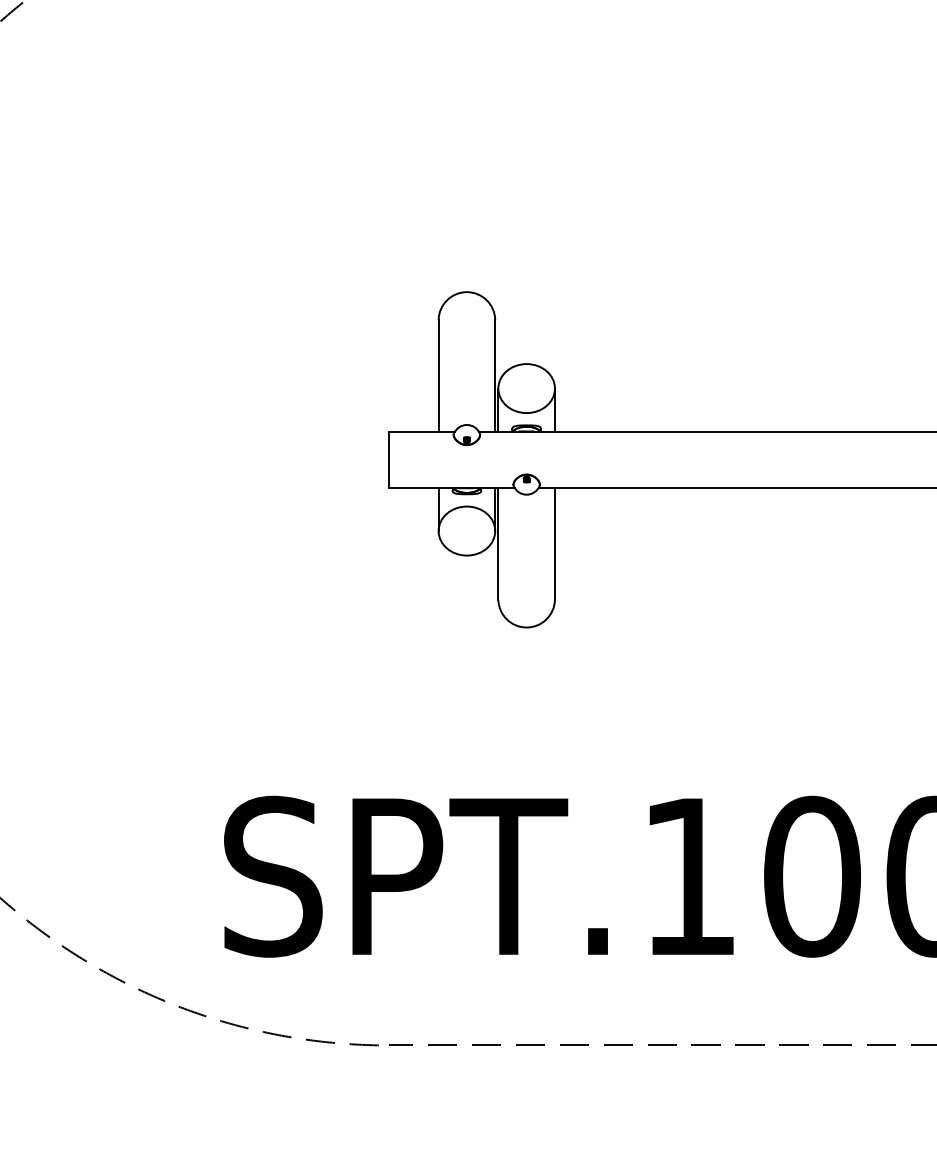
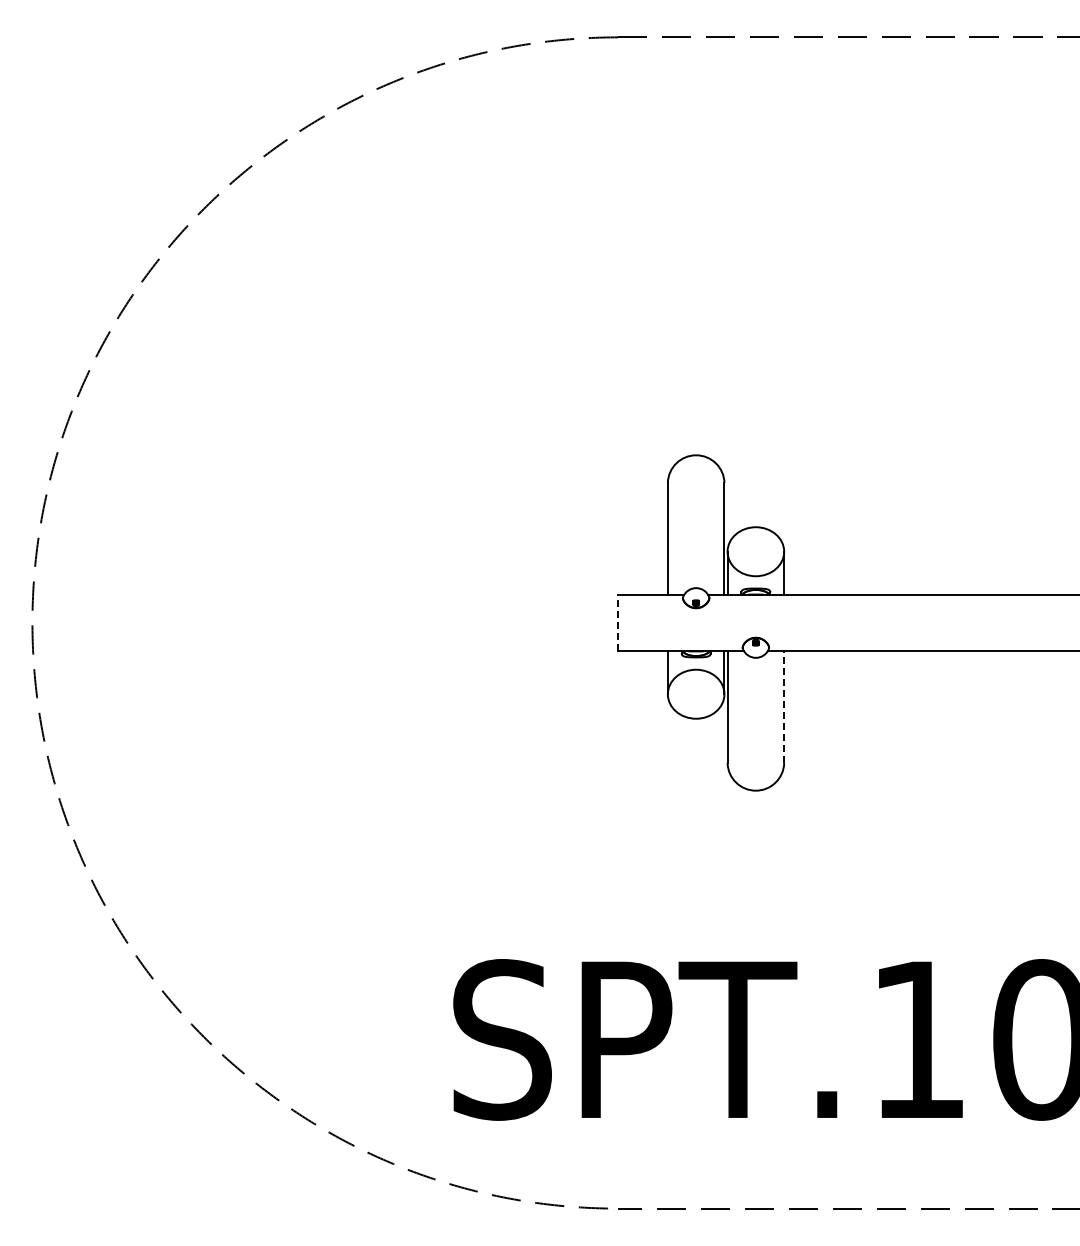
line: (389, 459) -> (618, 622), solid -> dashed
line: (555, 544) -> (784, 707), solid -> dashed

